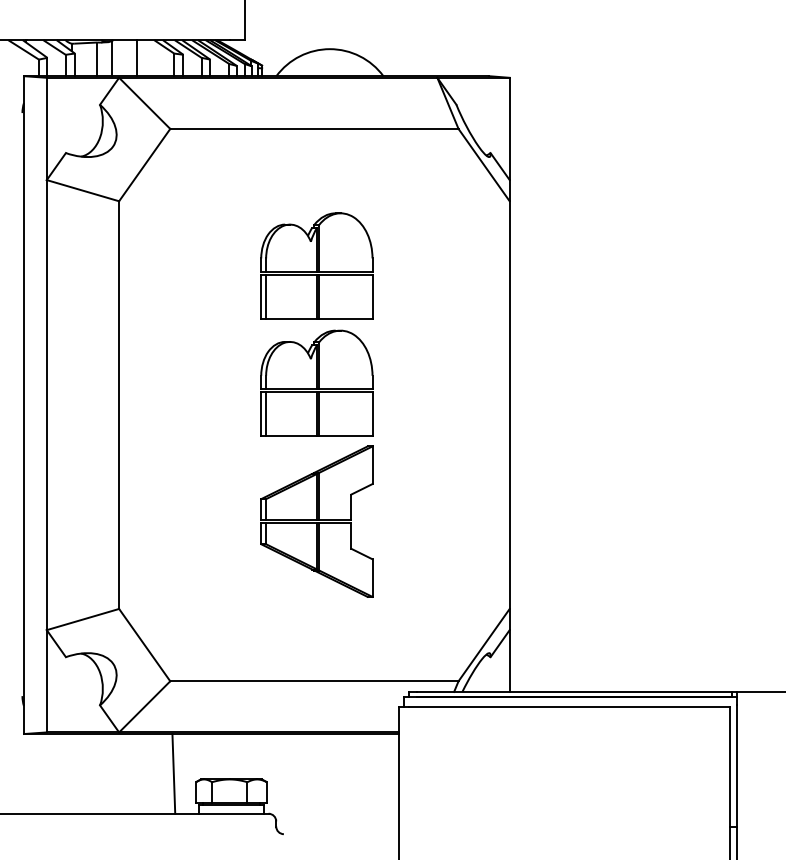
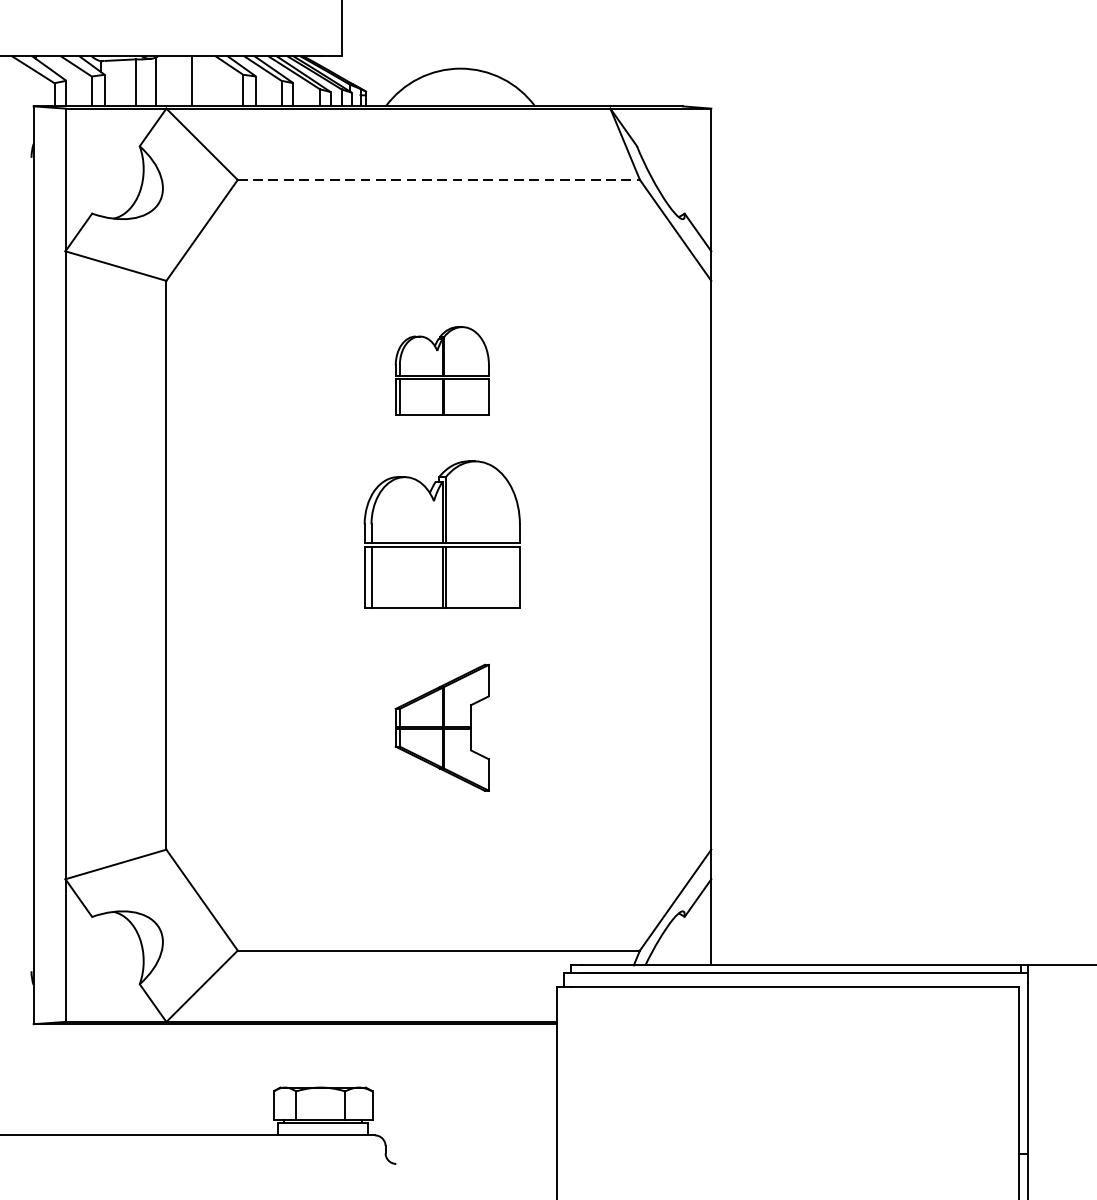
line: (314, 128) -> (438, 179), solid -> dashed
part: (316, 265) -> (441, 370), size x0.6
part: (316, 521) -> (441, 727), size x0.6
line: (173, 773) -> (242, 1079), removed

